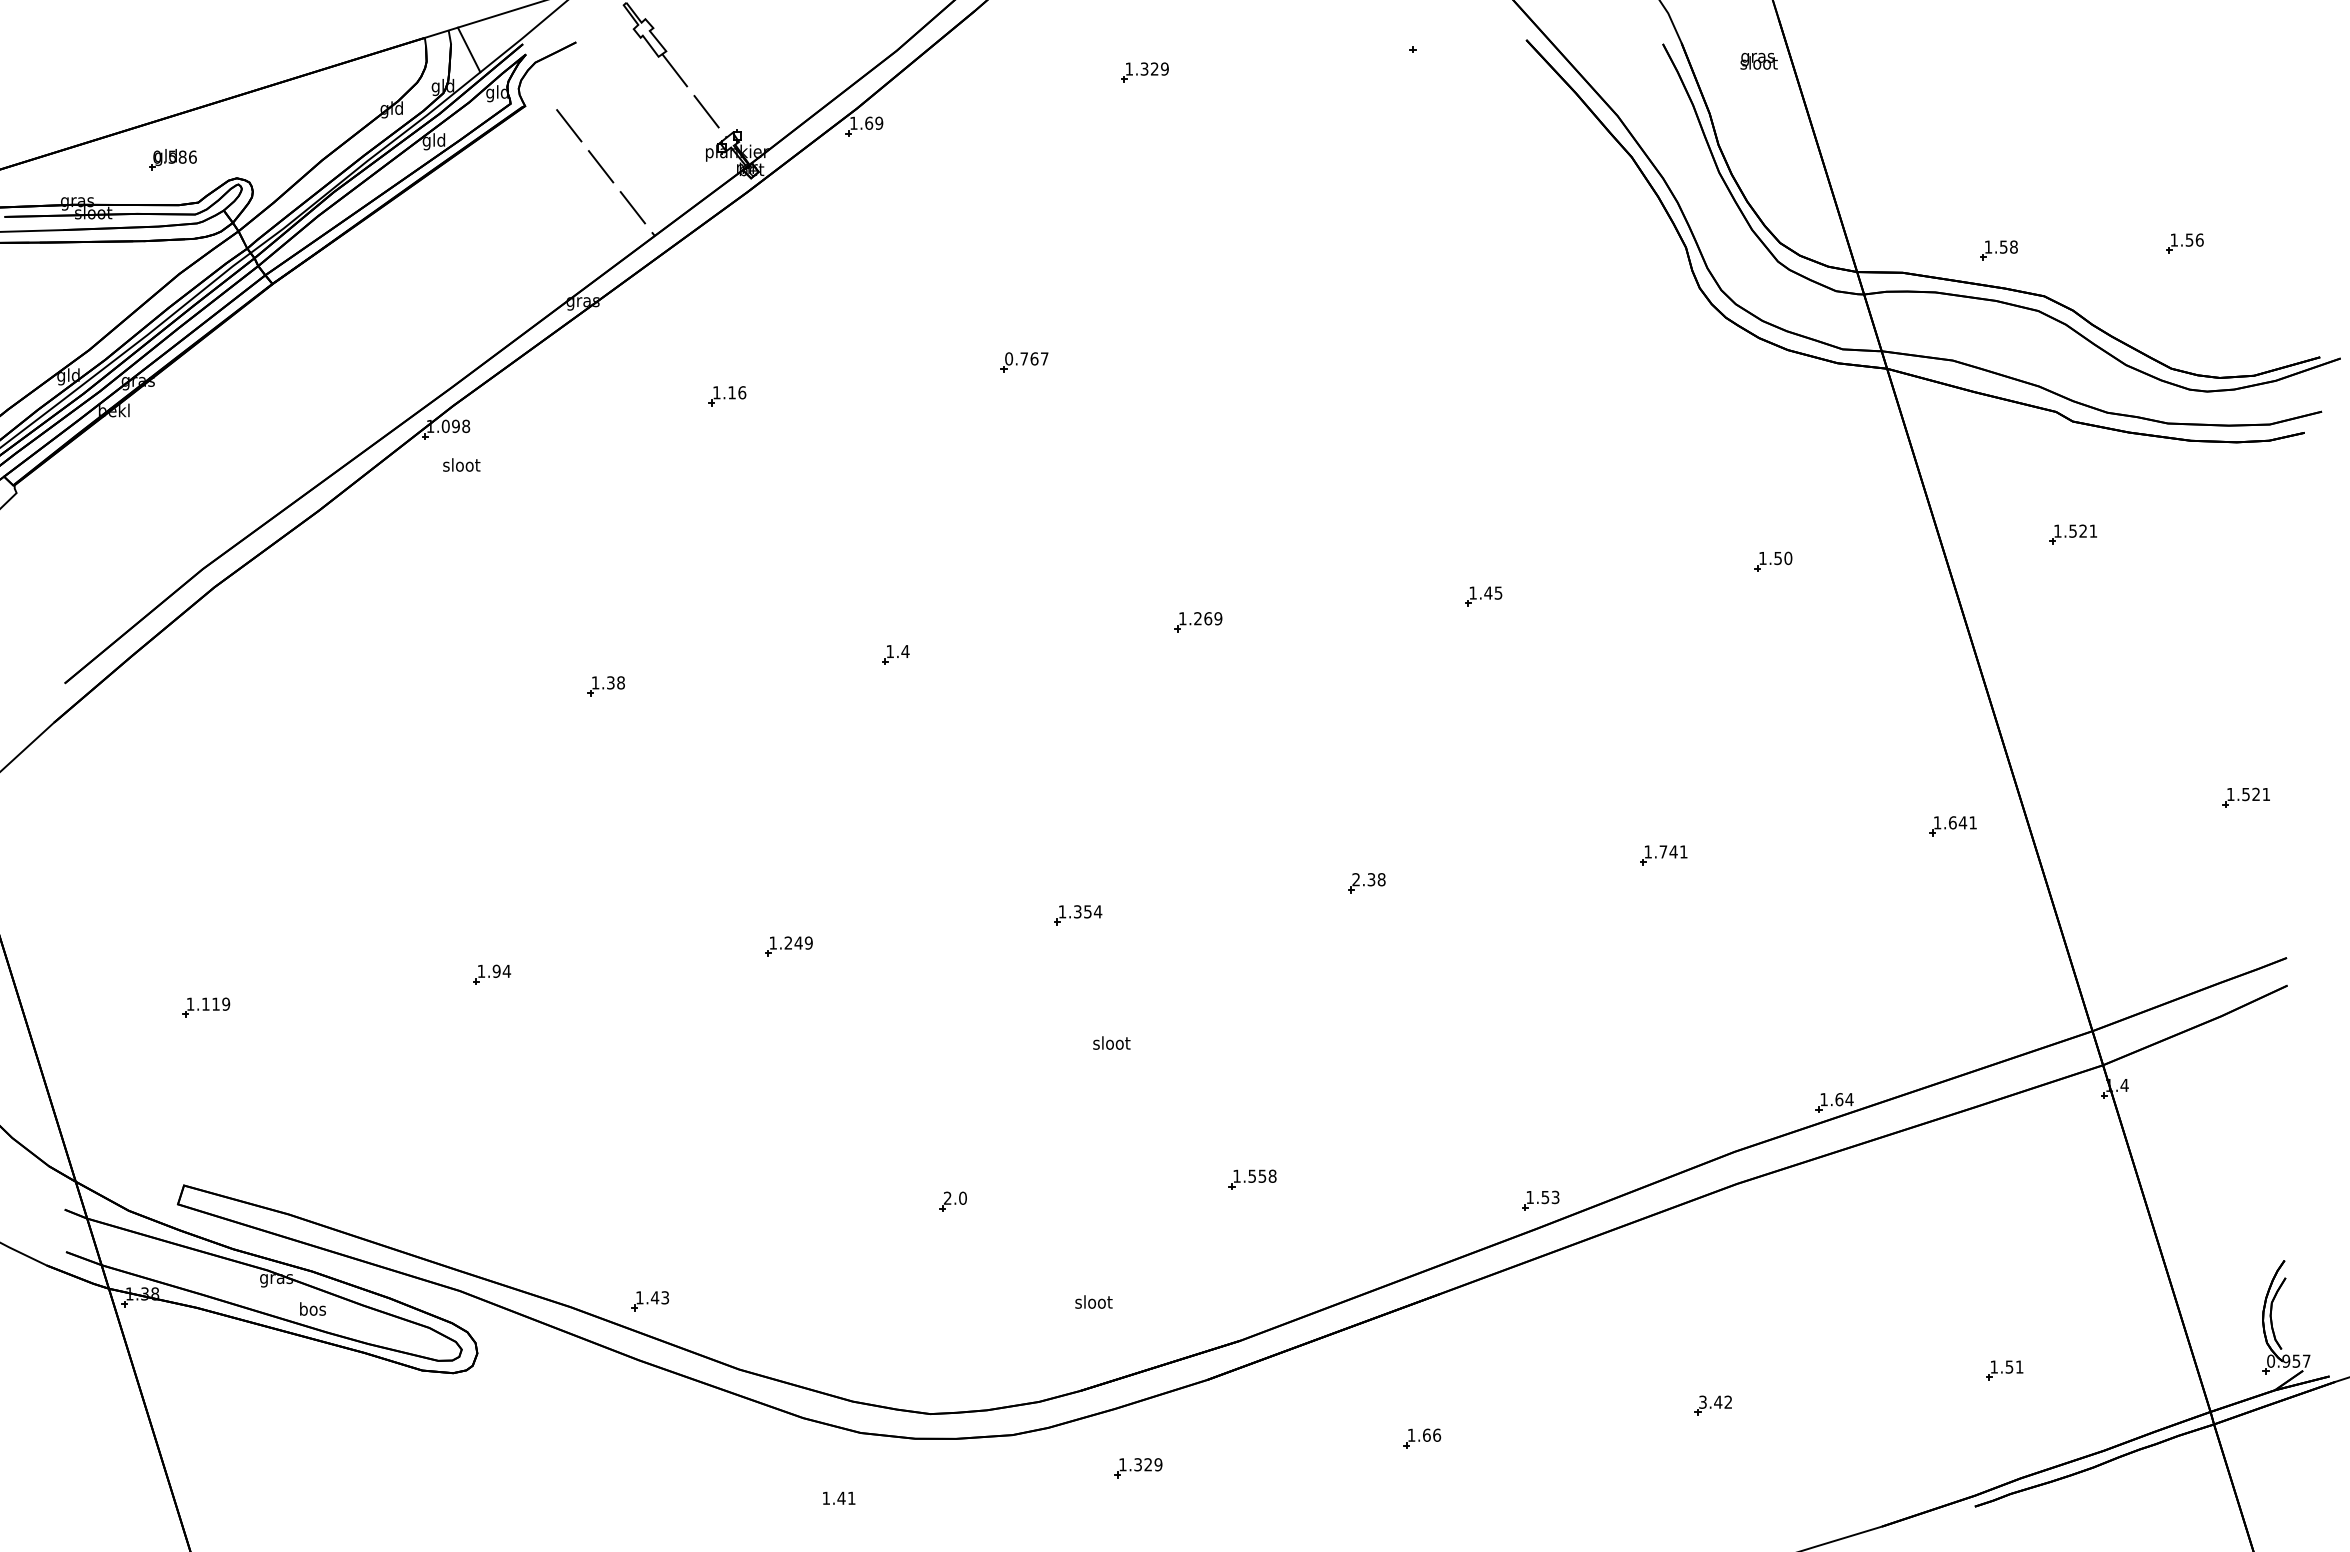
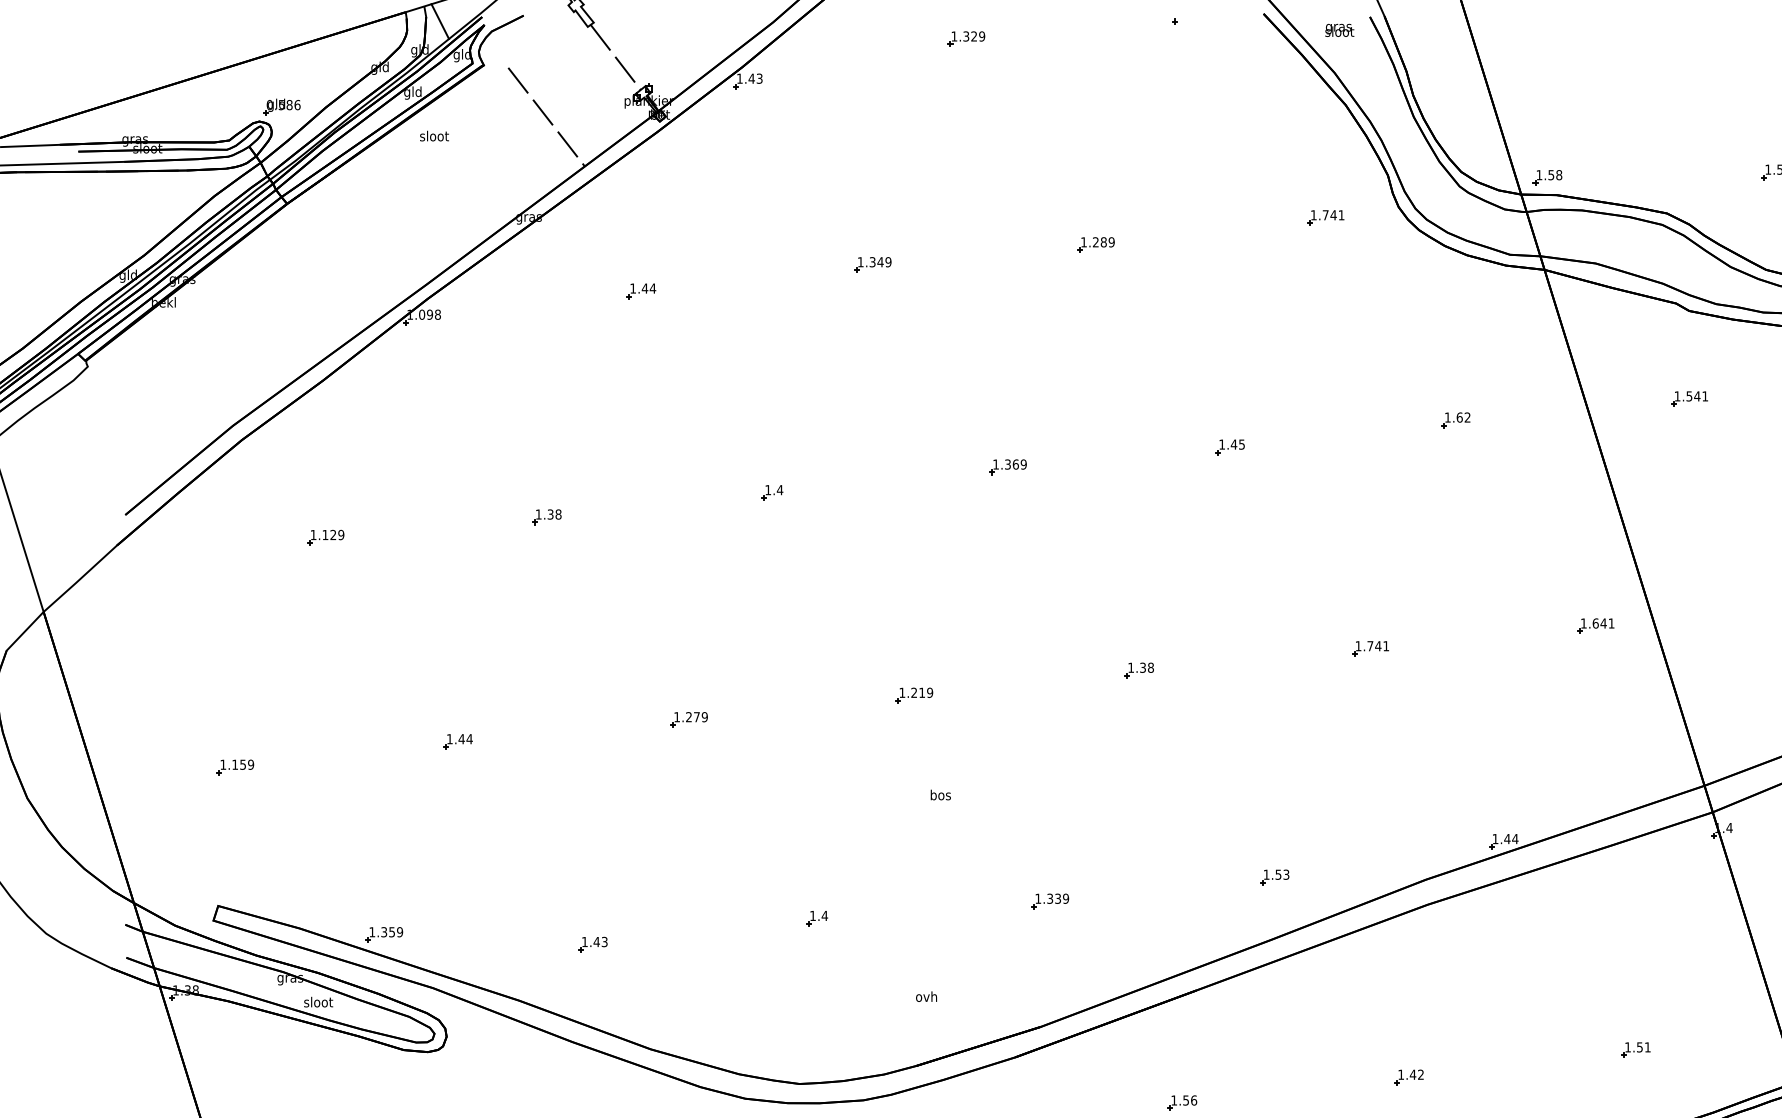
text: (1758, 60) -> (1339, 29), moved
text: (873, 122) -> (755, 78), 1.69 -> 1.43
part: (172, 159) -> (281, 106), moved
part: (1998, 250) -> (1547, 177), moved
part: (1605, 301) -> (1325, 217), added
part: (1311, 336) -> (1096, 244), added
text: (1026, 358) -> (874, 261), 0.767 -> 1.349
text: (736, 392) -> (648, 288), 1.16 -> 1.44
text: (461, 464) -> (434, 135), moved
text: (2083, 530) -> (1697, 395), 1.521 -> 1.541
text: (1783, 558) -> (1463, 417), 1.50 -> 1.62
text: (1197, 618) -> (1007, 464), 1.269 -> 1.369
part: (321, 712) -> (325, 537), added
text: (1355, 879) -> (1130, 667), 2.38 -> 1.38
text: (1088, 911) -> (922, 692), 1.354 -> 1.219
text: (798, 942) -> (696, 716), 1.249 -> 1.279
text: (496, 970) -> (461, 738), 1.94 -> 1.44
text: (215, 1003) -> (242, 764), 1.119 -> 1.159
text: (1111, 1042) -> (940, 794), sloot -> bos
text: (1839, 1099) -> (1507, 838), 1.64 -> 1.44
text: (1262, 1175) -> (1058, 898), 1.558 -> 1.339
text: (955, 1197) -> (819, 915), 2.0 -> 1.4
part: (1540, 1200) -> (1274, 877), moved
part: (397, 1222) -> (384, 934), added
part: (650, 1301) -> (593, 944), moved
text: (1093, 1301) -> (926, 996), sloot -> ovh
text: (312, 1308) -> (318, 1001), bos -> sloot
text: (1702, 1401) -> (1400, 1074), 3.42 -> 1.42
text: (1426, 1434) -> (1185, 1099), 1.66 -> 1.56

